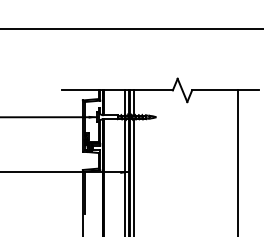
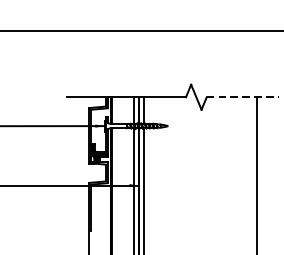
line: (225, 90) -> (242, 97), solid -> dashed

